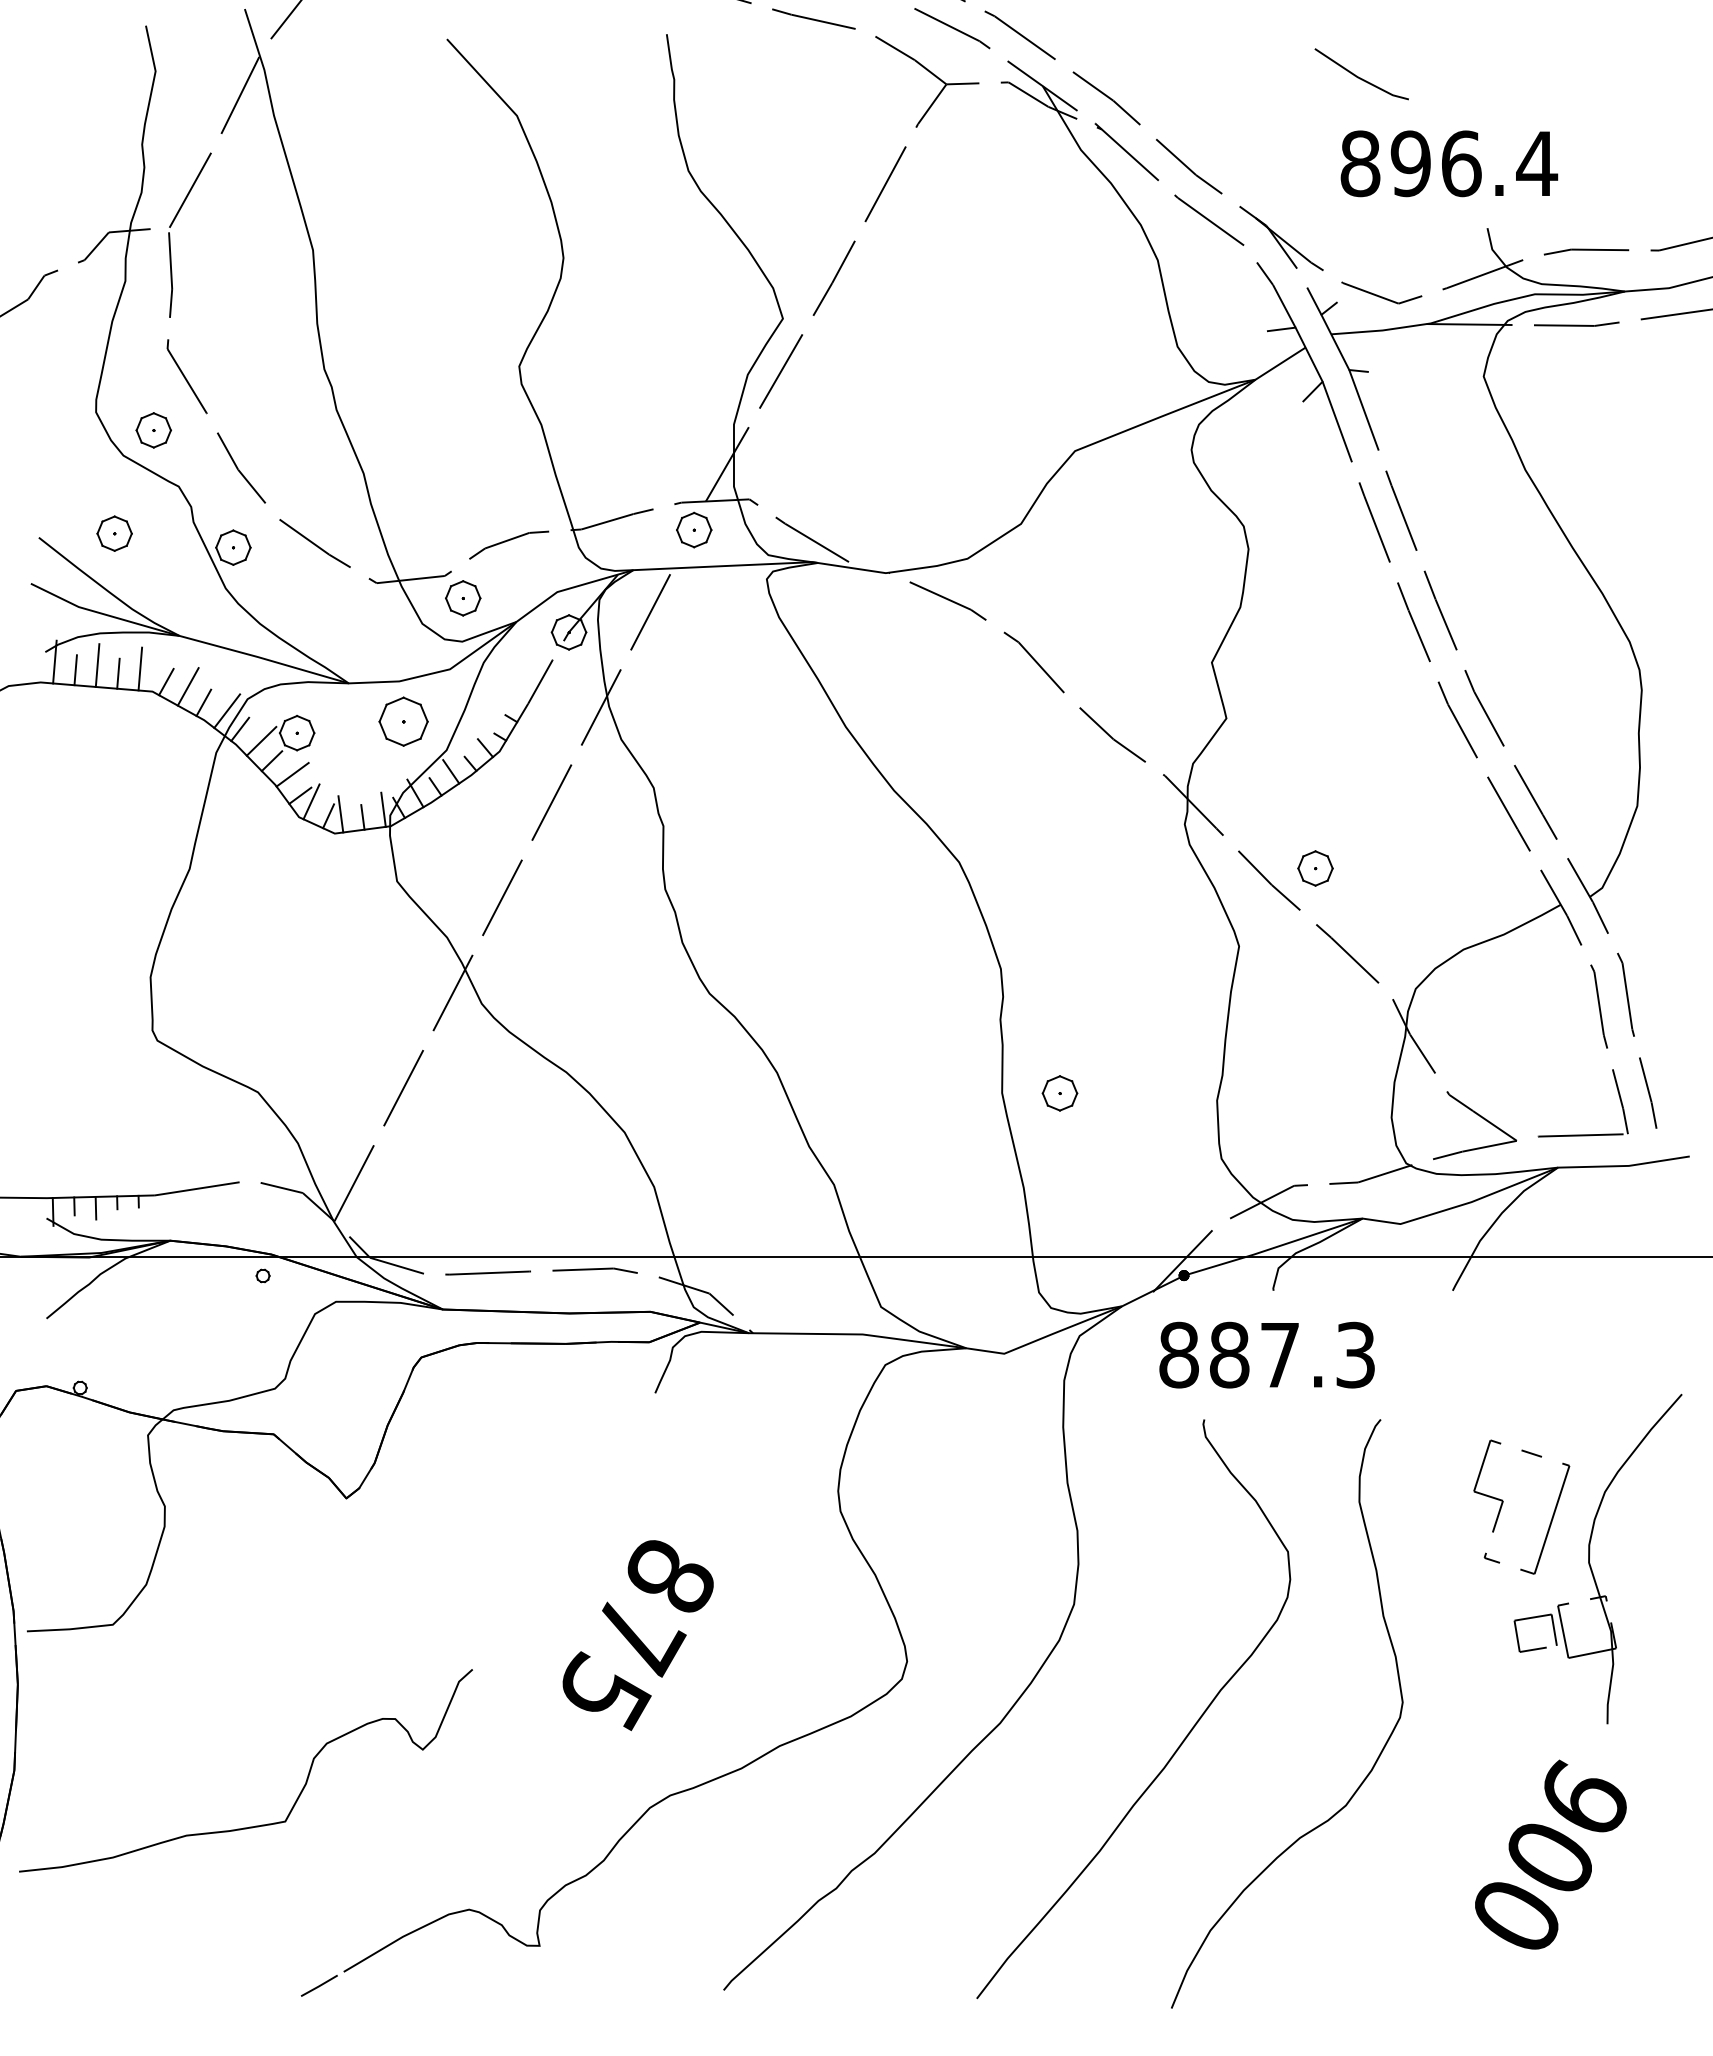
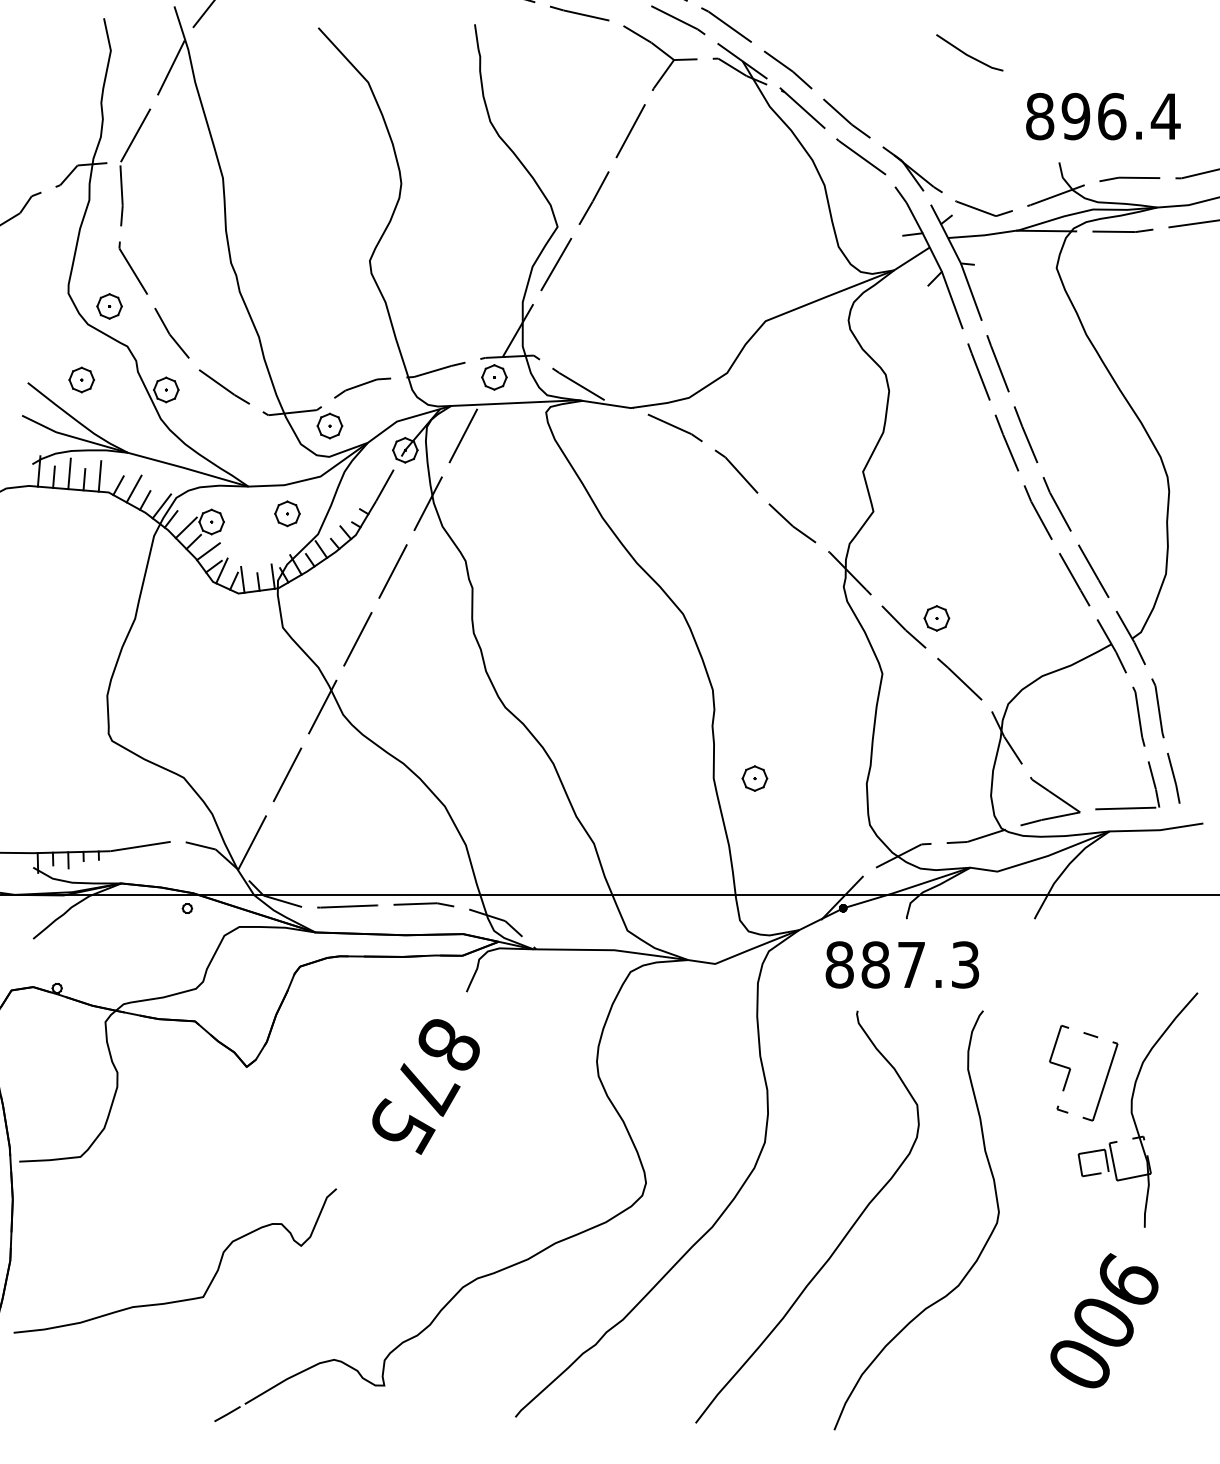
text: (1449, 163) -> (1103, 116), moved
part: (403, 721) -> (287, 513), size x0.71
text: (637, 1635) -> (425, 1086), moved

